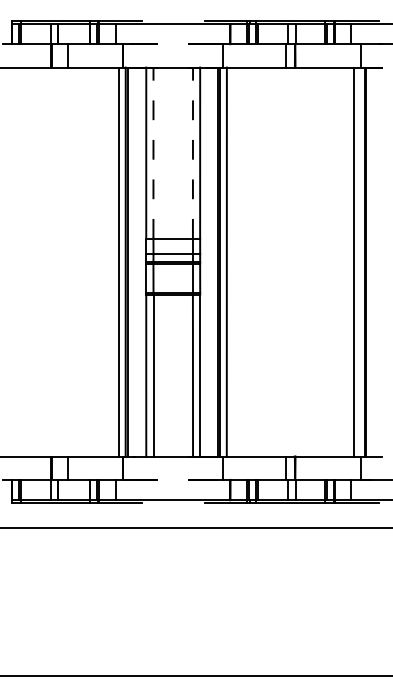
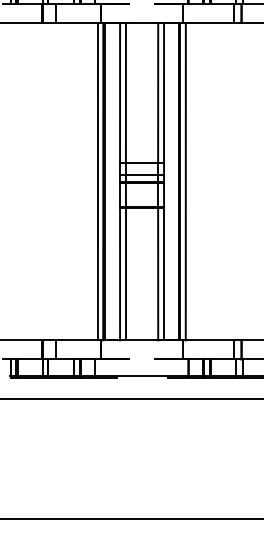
line: (153, 153) -> (125, 93), dashed -> solid
line: (192, 153) -> (157, 93), dashed -> solid

